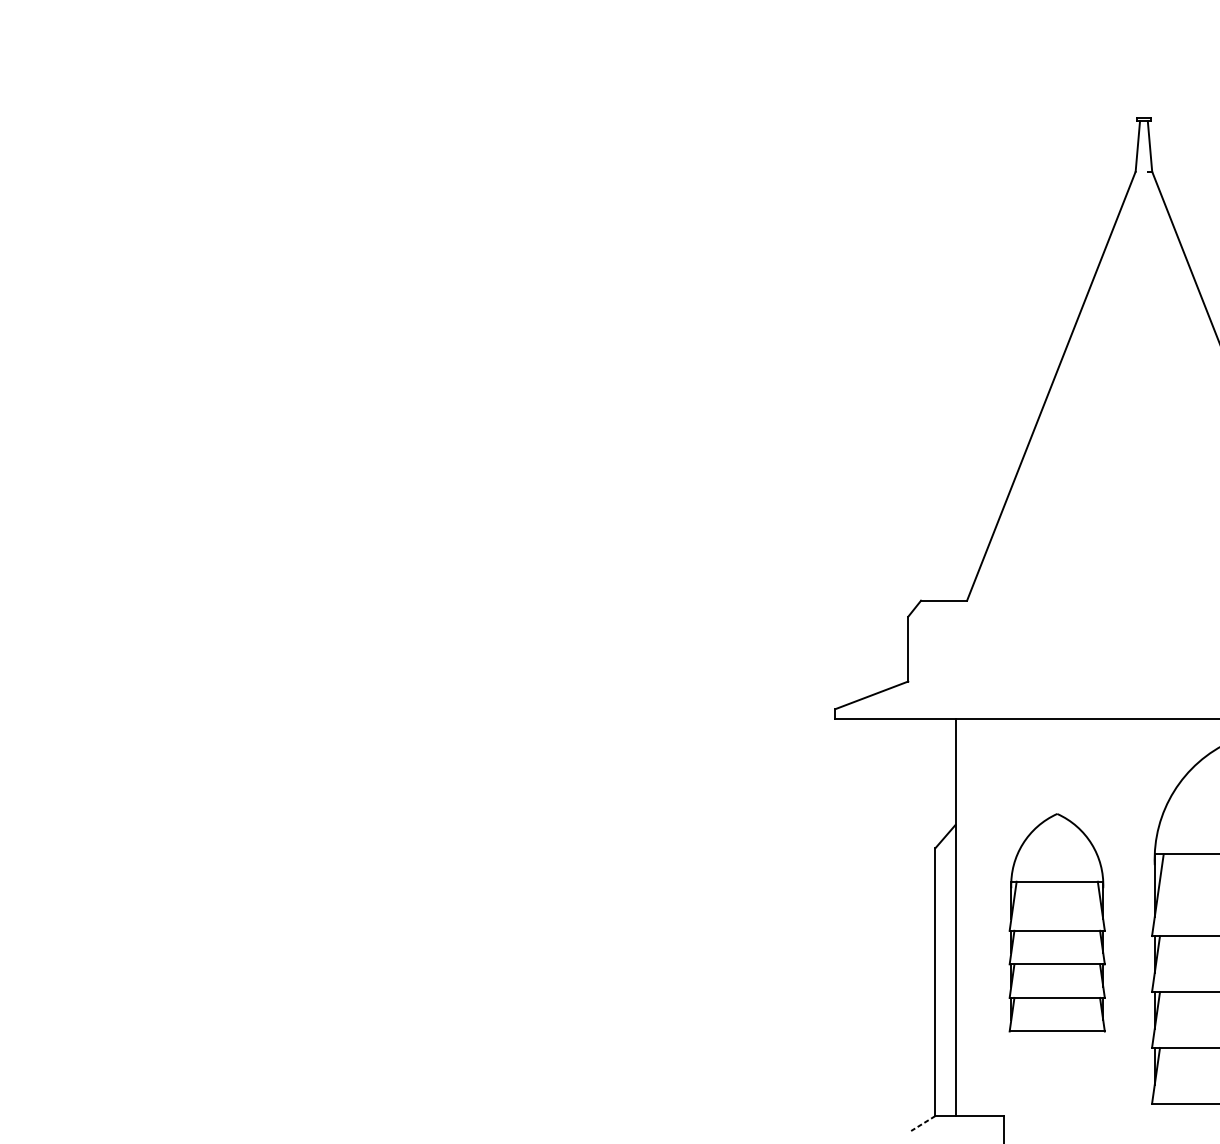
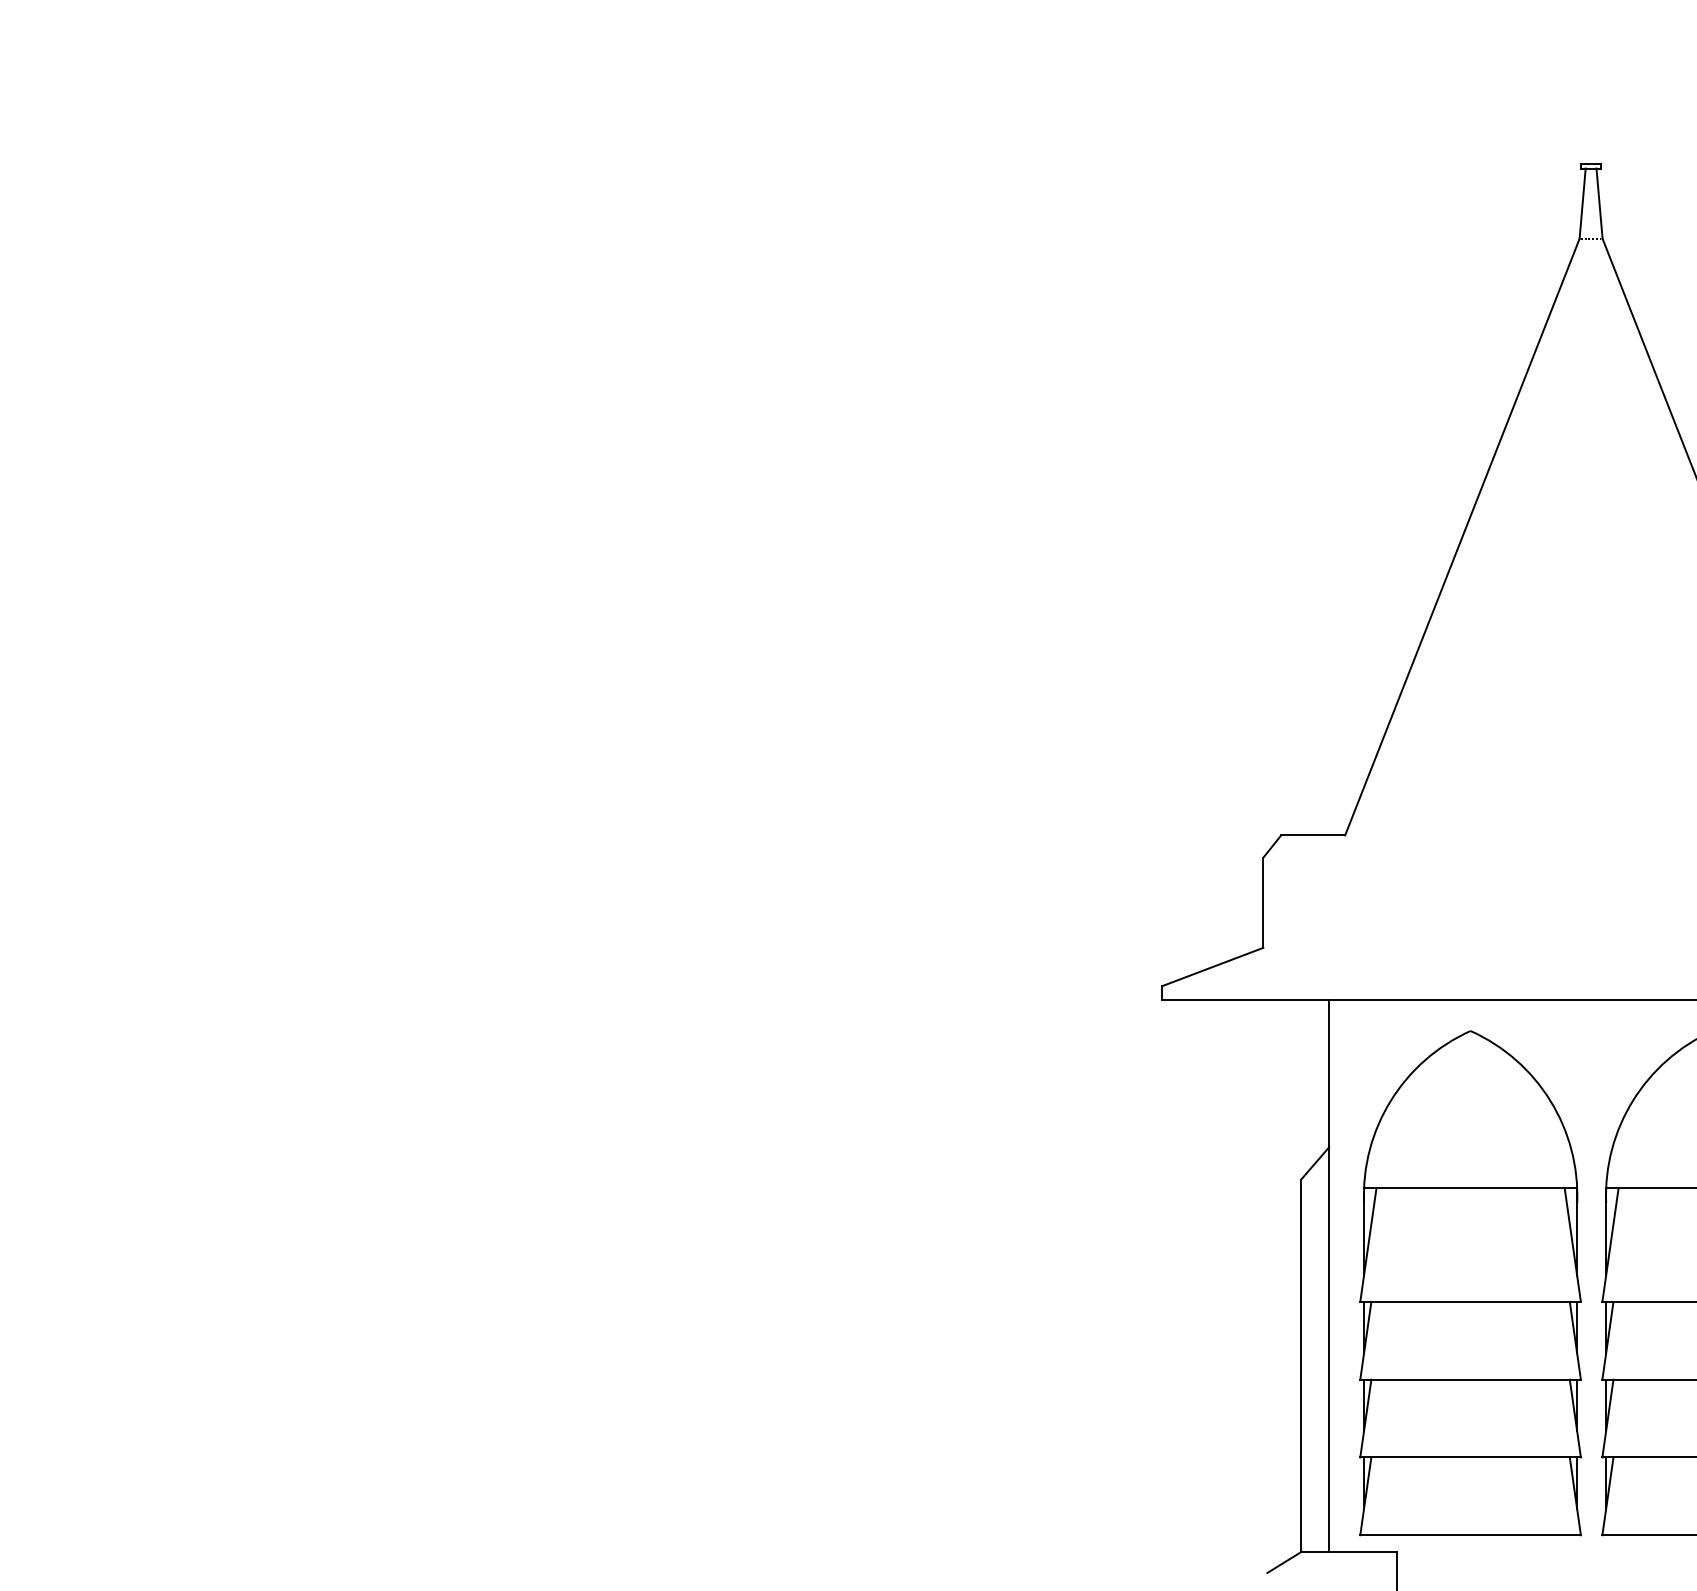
part: (1057, 922) -> (1470, 1283), size x1.67
line: (923, 1123) -> (1284, 1562), dashed -> solid

